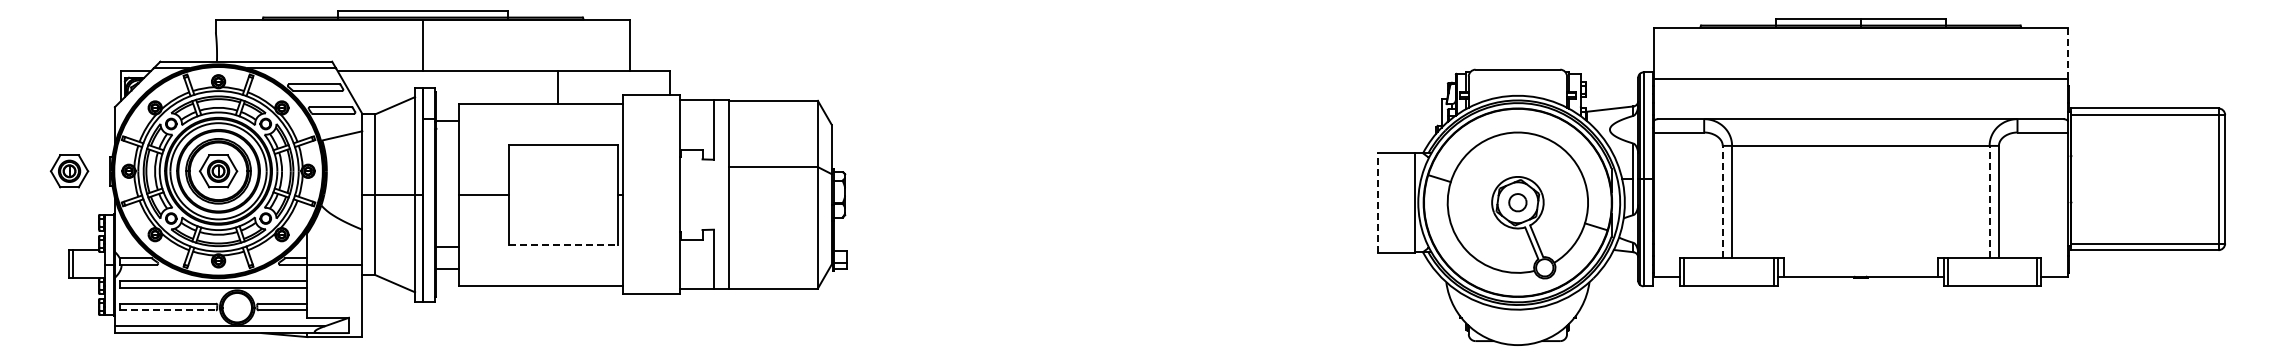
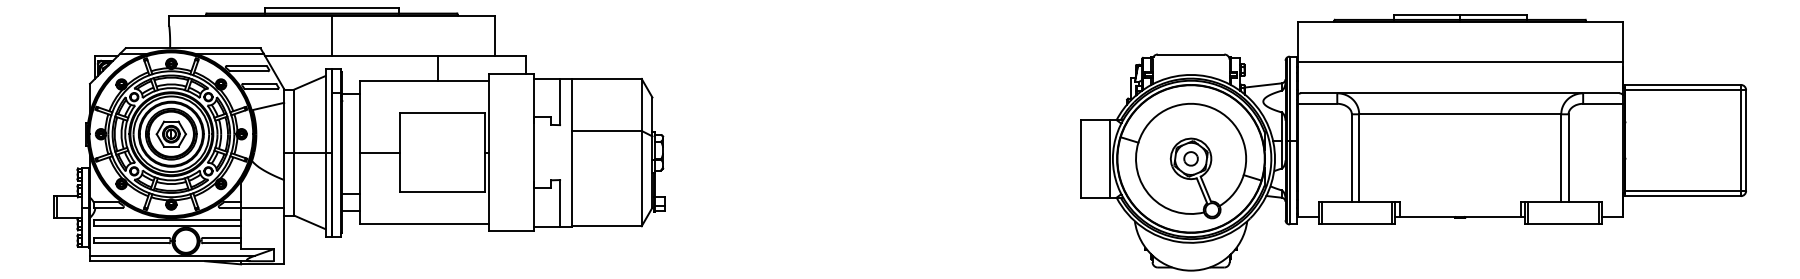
line: (2068, 53) -> (1623, 41), dashed -> solid
part: (69, 171) -> (54, 134), removed
line: (1722, 201) -> (1351, 157), dashed -> solid
line: (1989, 201) -> (1561, 157), dashed -> solid
line: (1378, 202) -> (1081, 158), dashed -> solid
line: (564, 244) -> (442, 191), dashed -> solid
line: (168, 310) -> (132, 243), dashed -> solid

